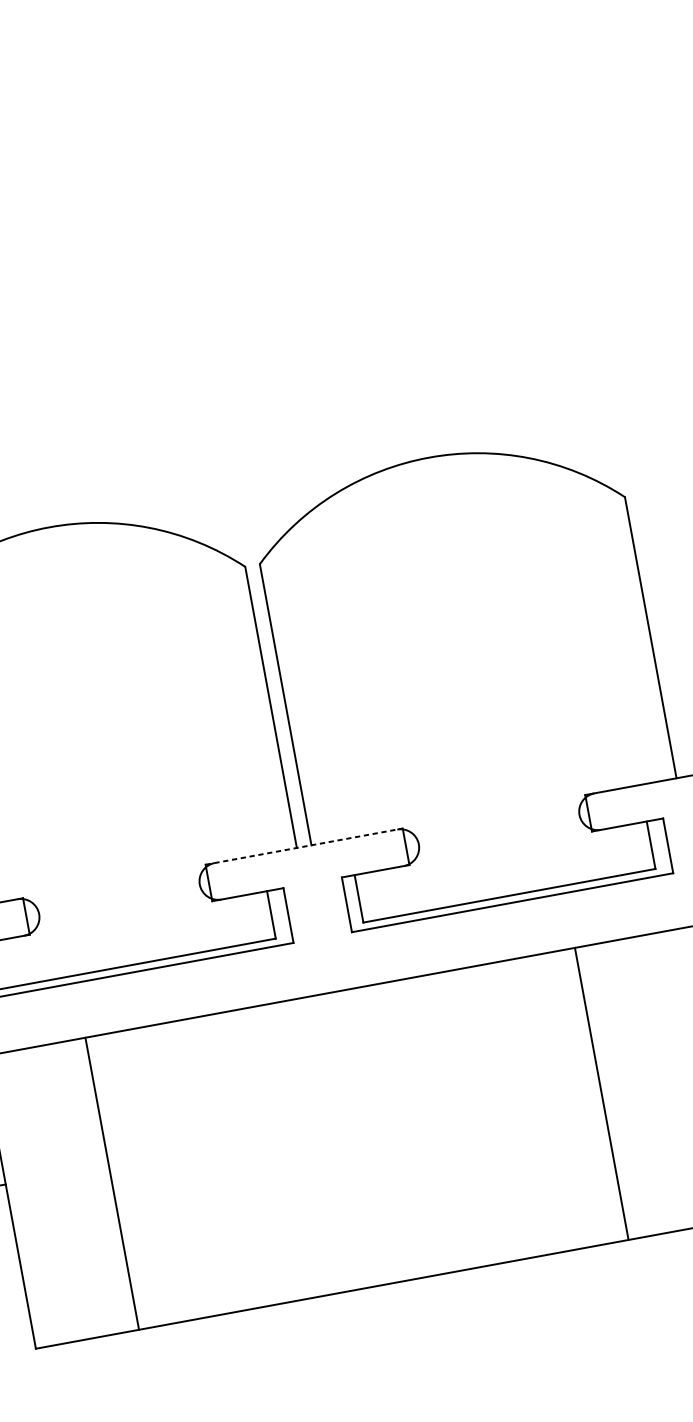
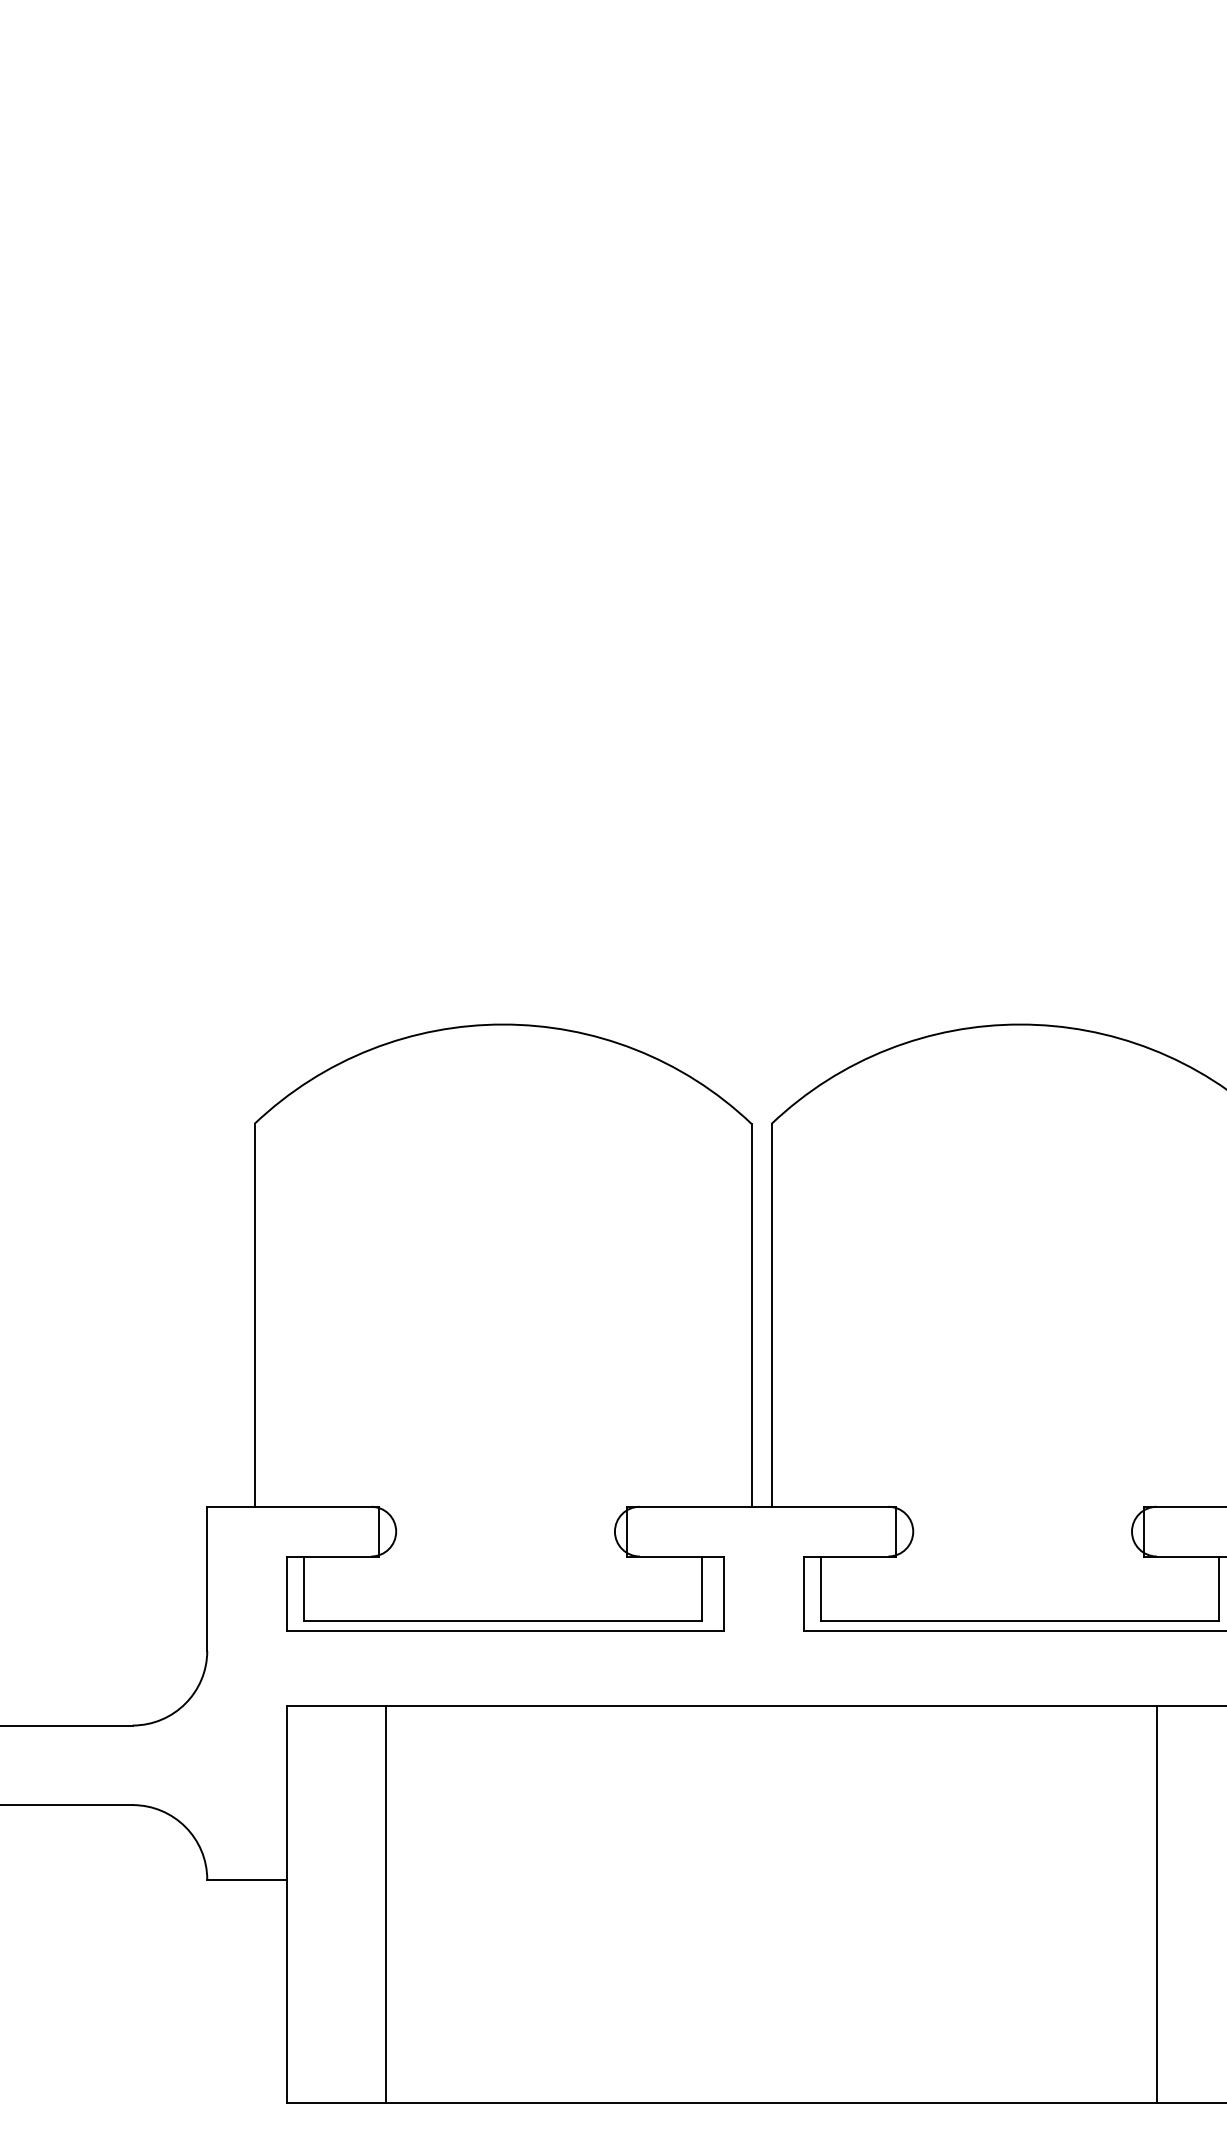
line: (304, 846) -> (762, 1506), dashed -> solid
line: (601, 1093) -> (1156, 1904), moved
line: (112, 1183) -> (386, 1904), moved

